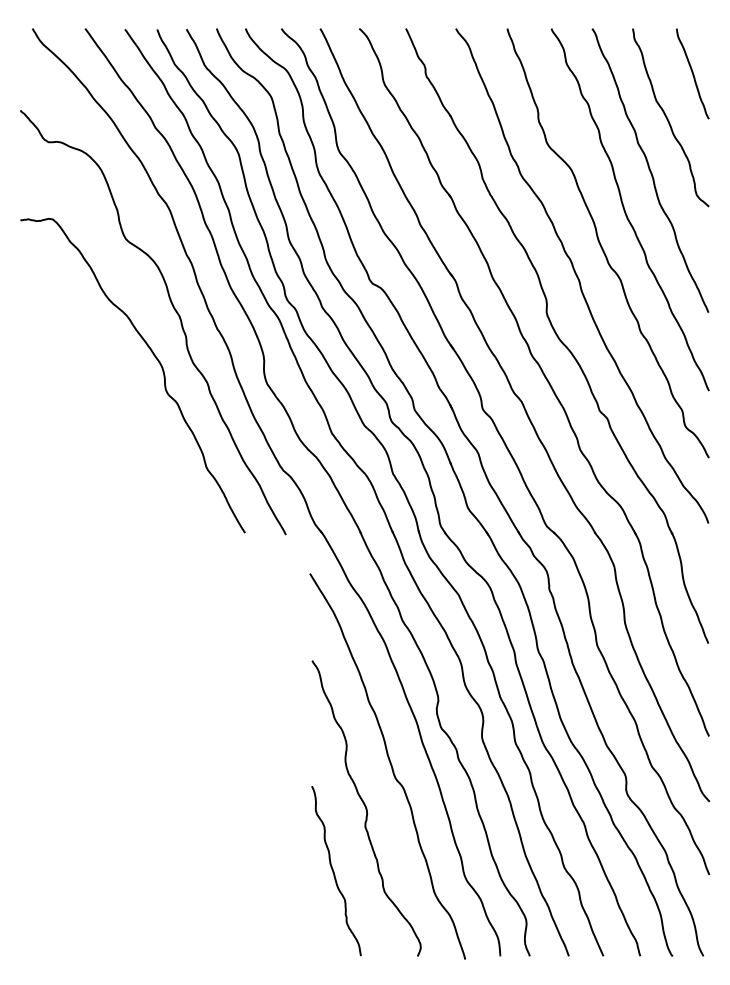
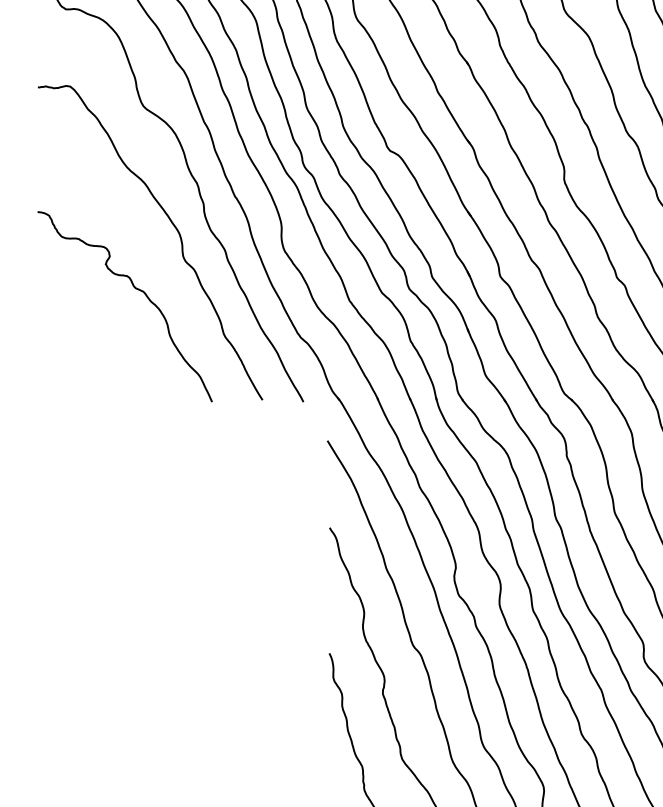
curve: (118, 422) -> (136, 289), added

